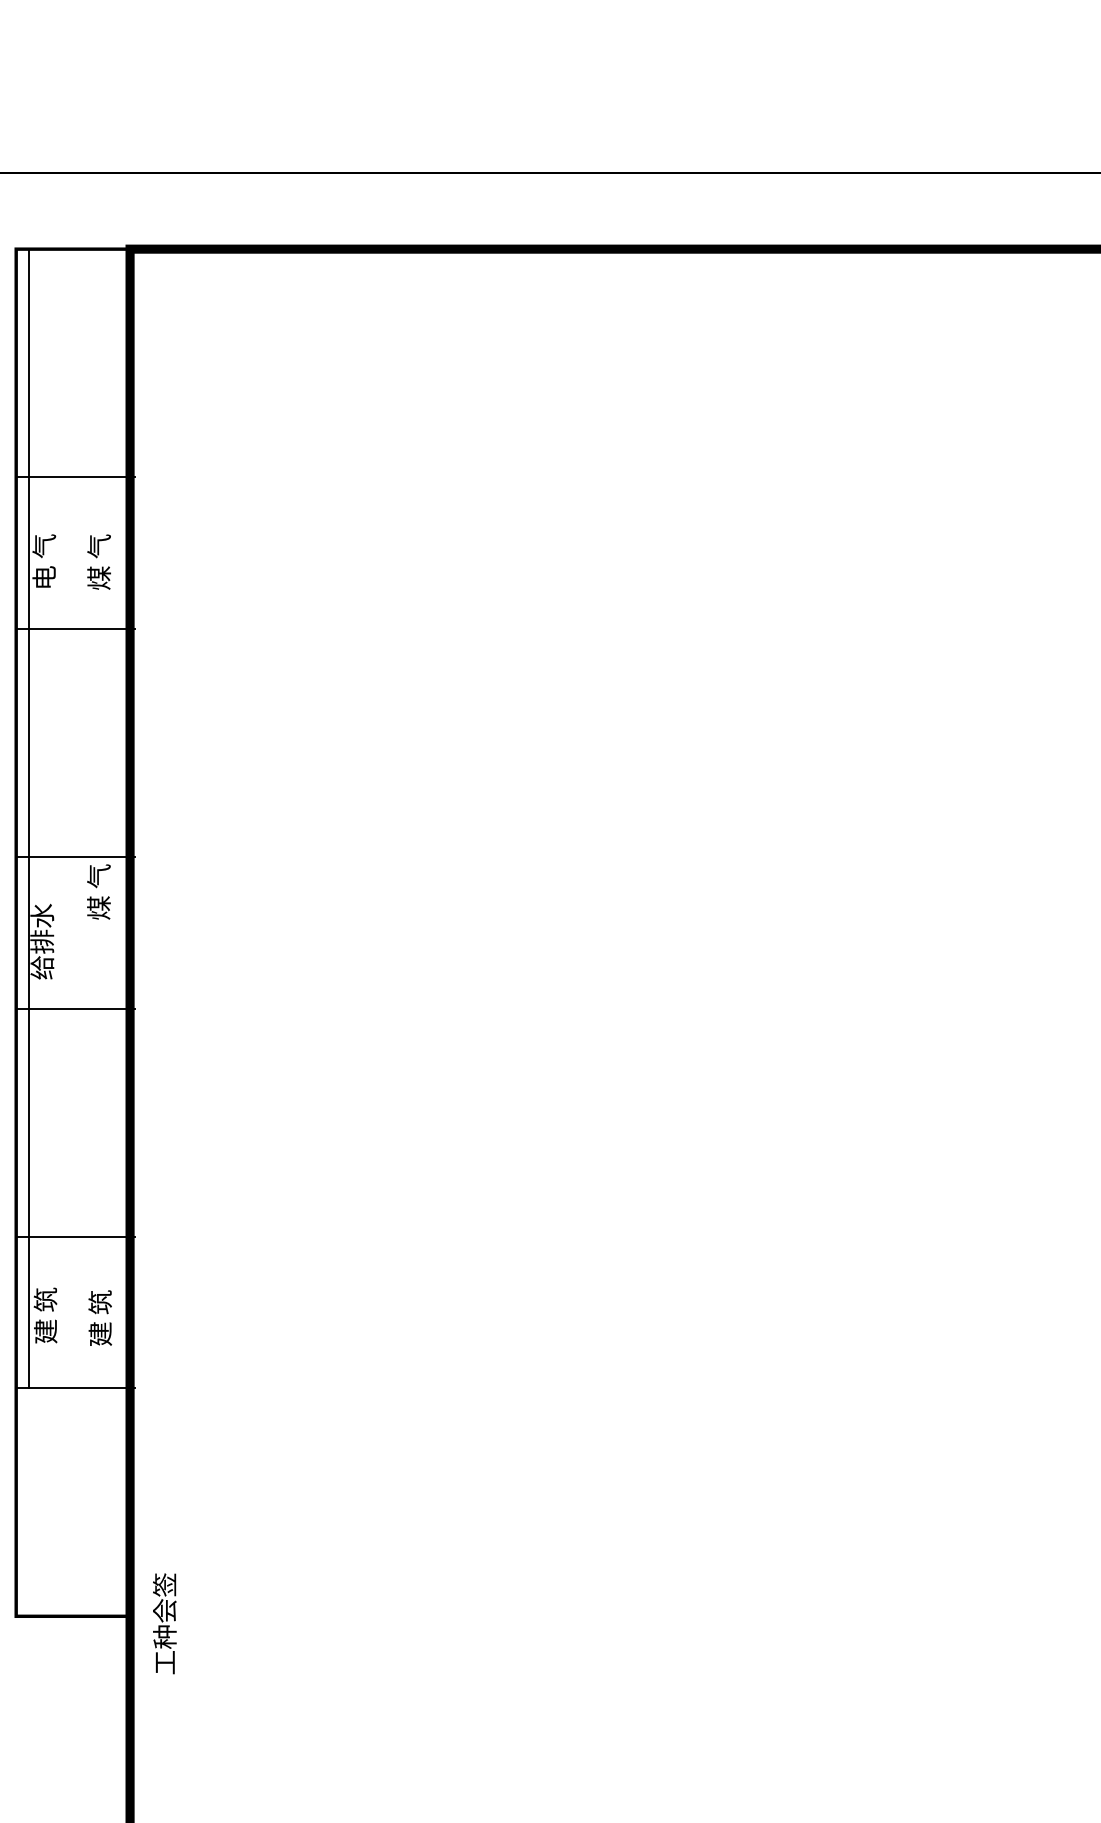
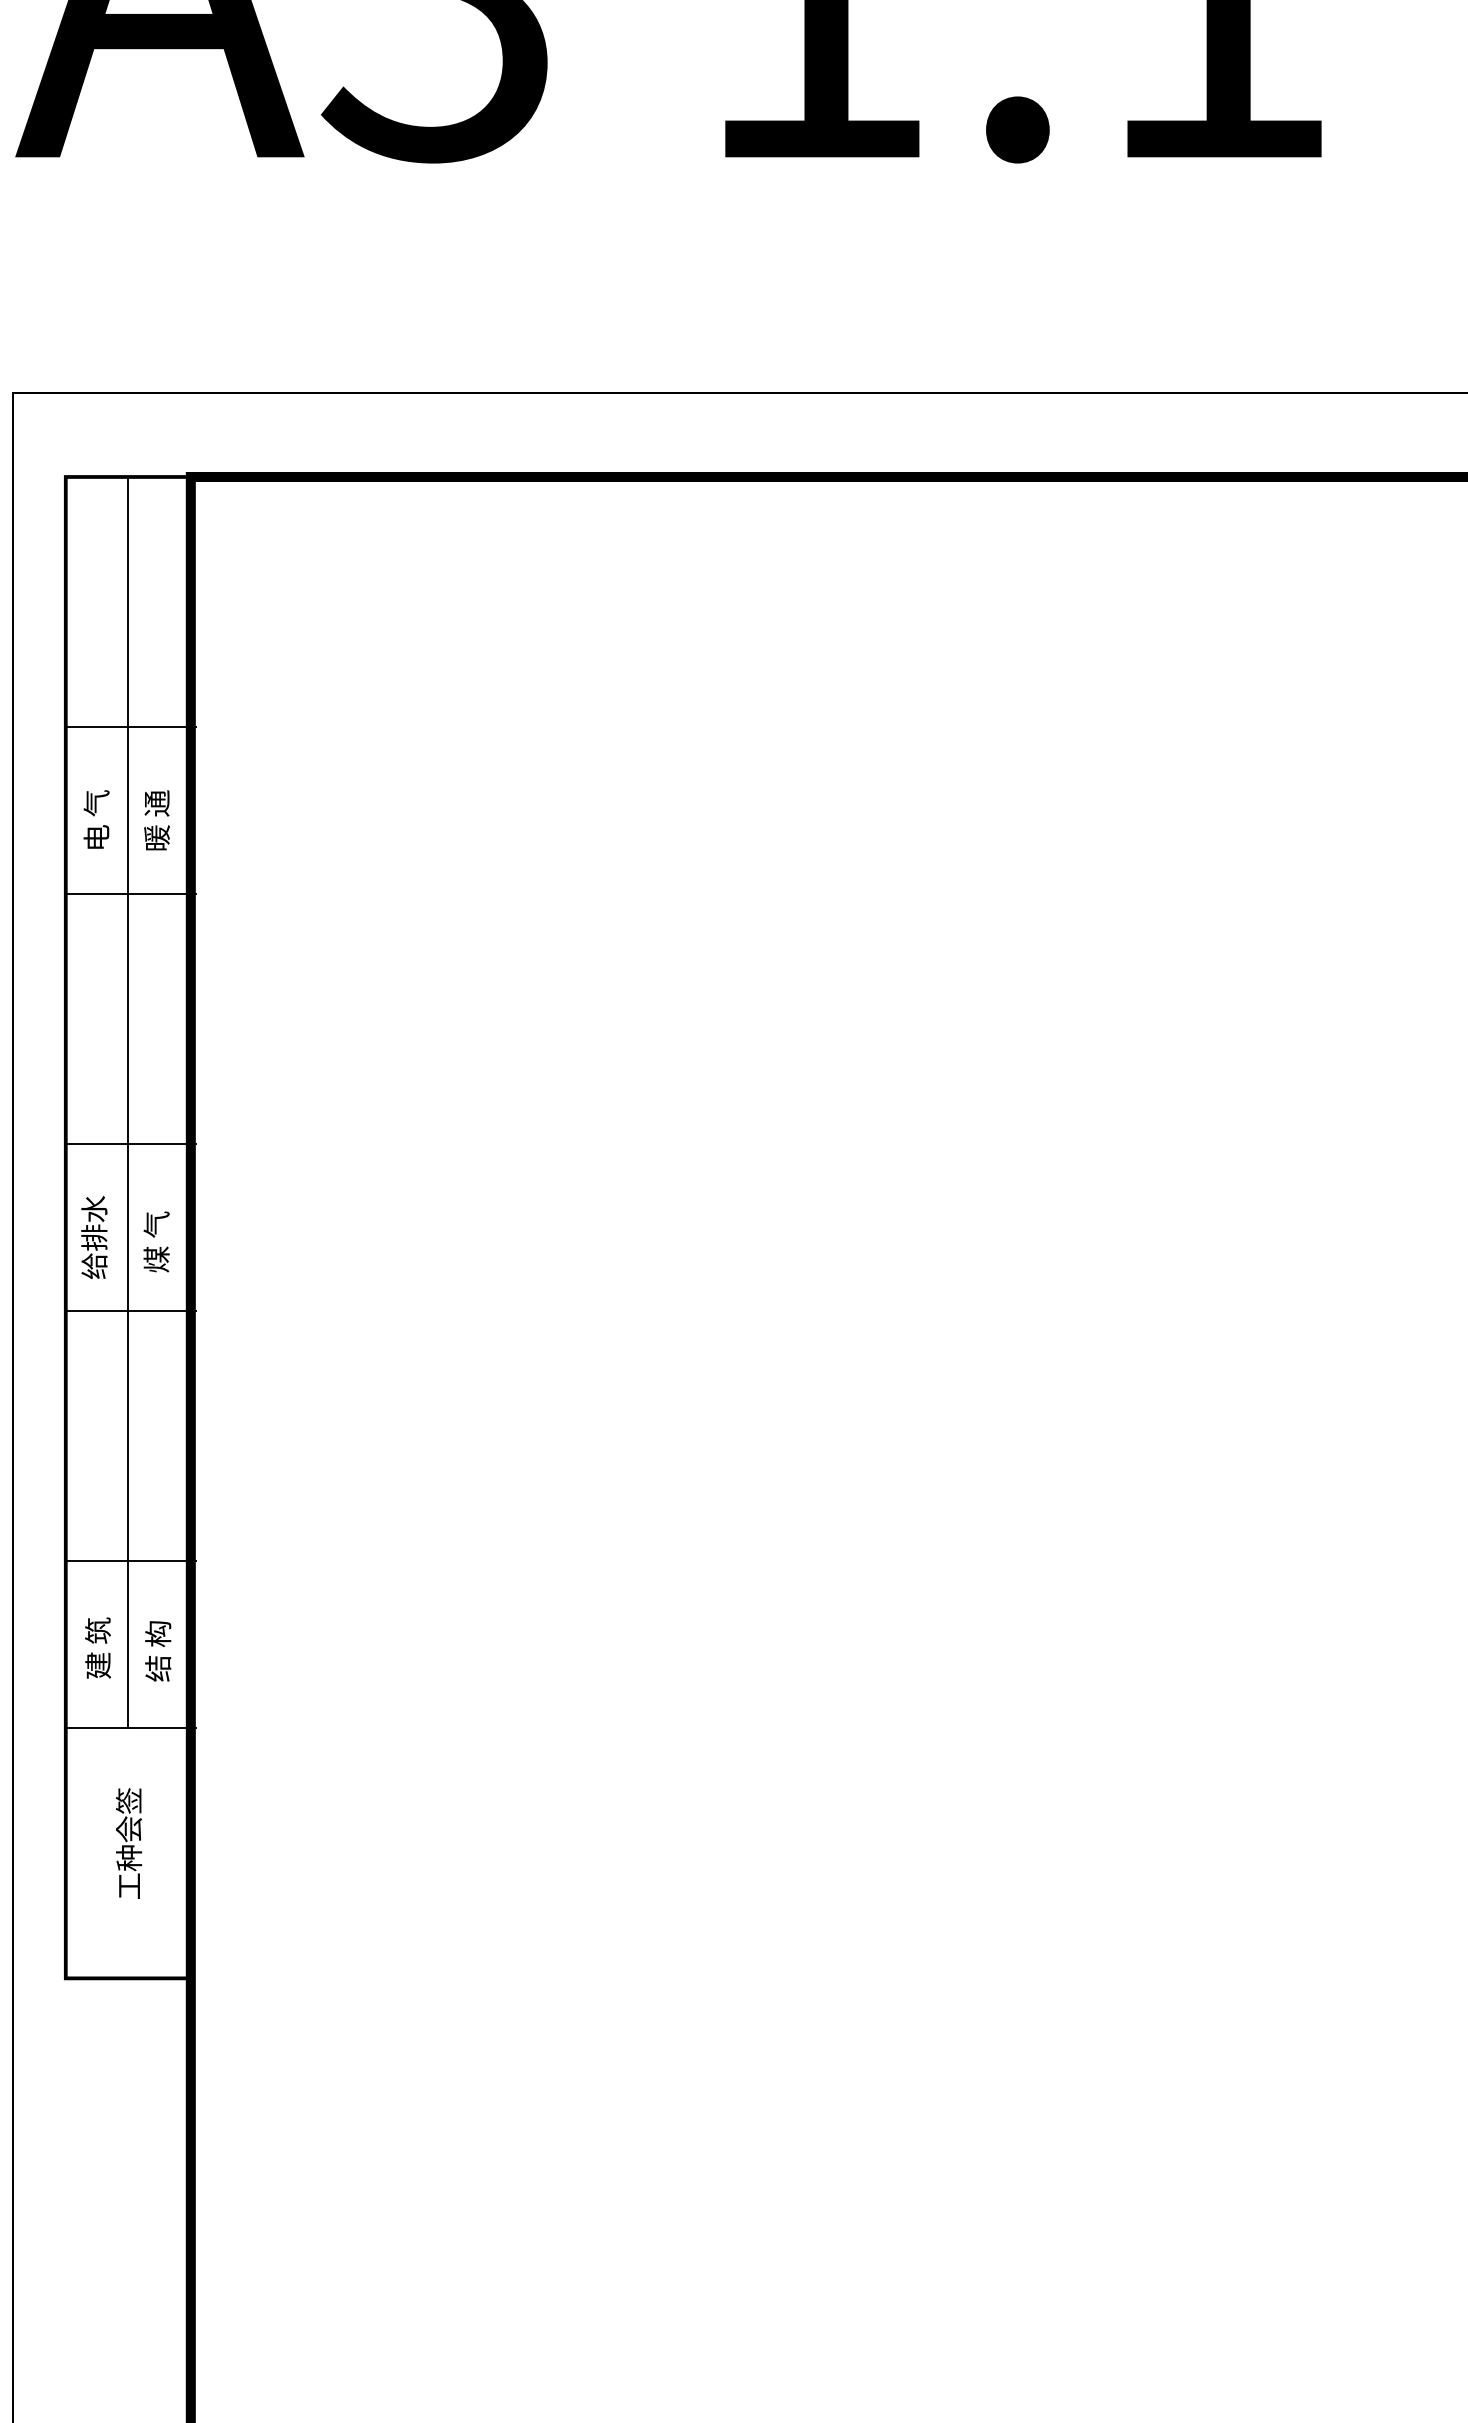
text: (98, 561) -> (156, 820), 煤 气 -> 暖 通
line: (29, 818) -> (128, 1102), moved
text: (98, 891) -> (156, 1241), moved
text: (100, 1317) -> (158, 1650), 建 筑 -> 结 构
text: (164, 1623) -> (128, 1843), moved

